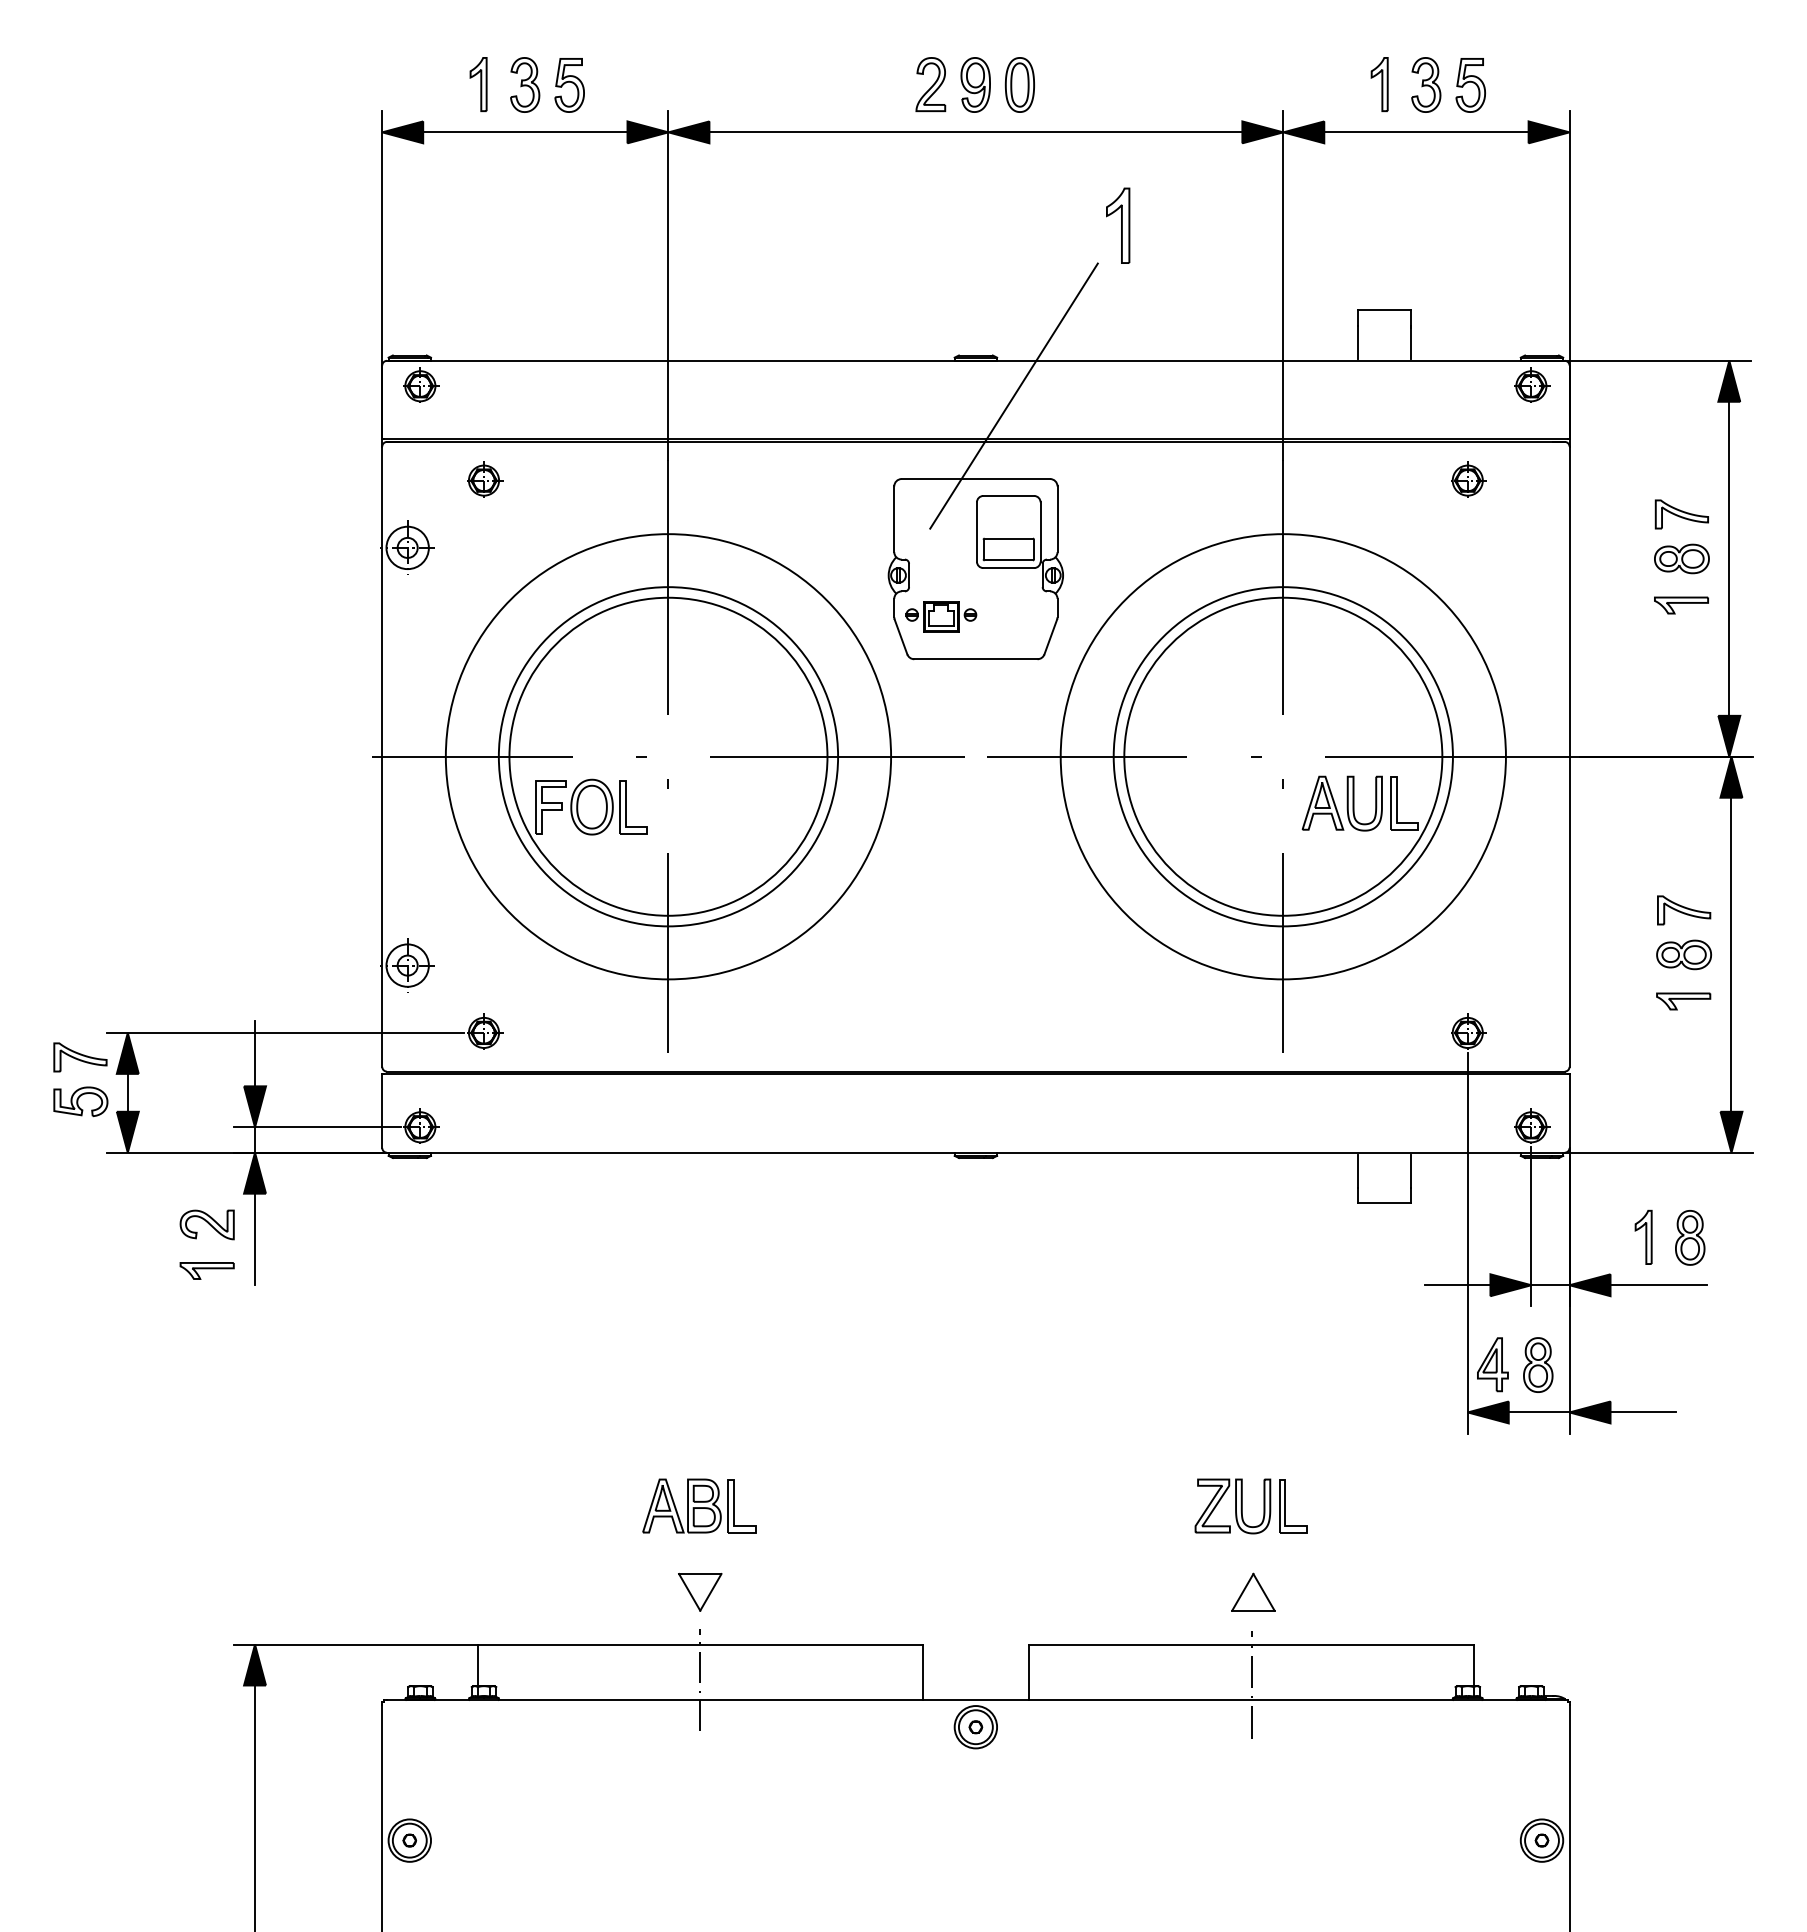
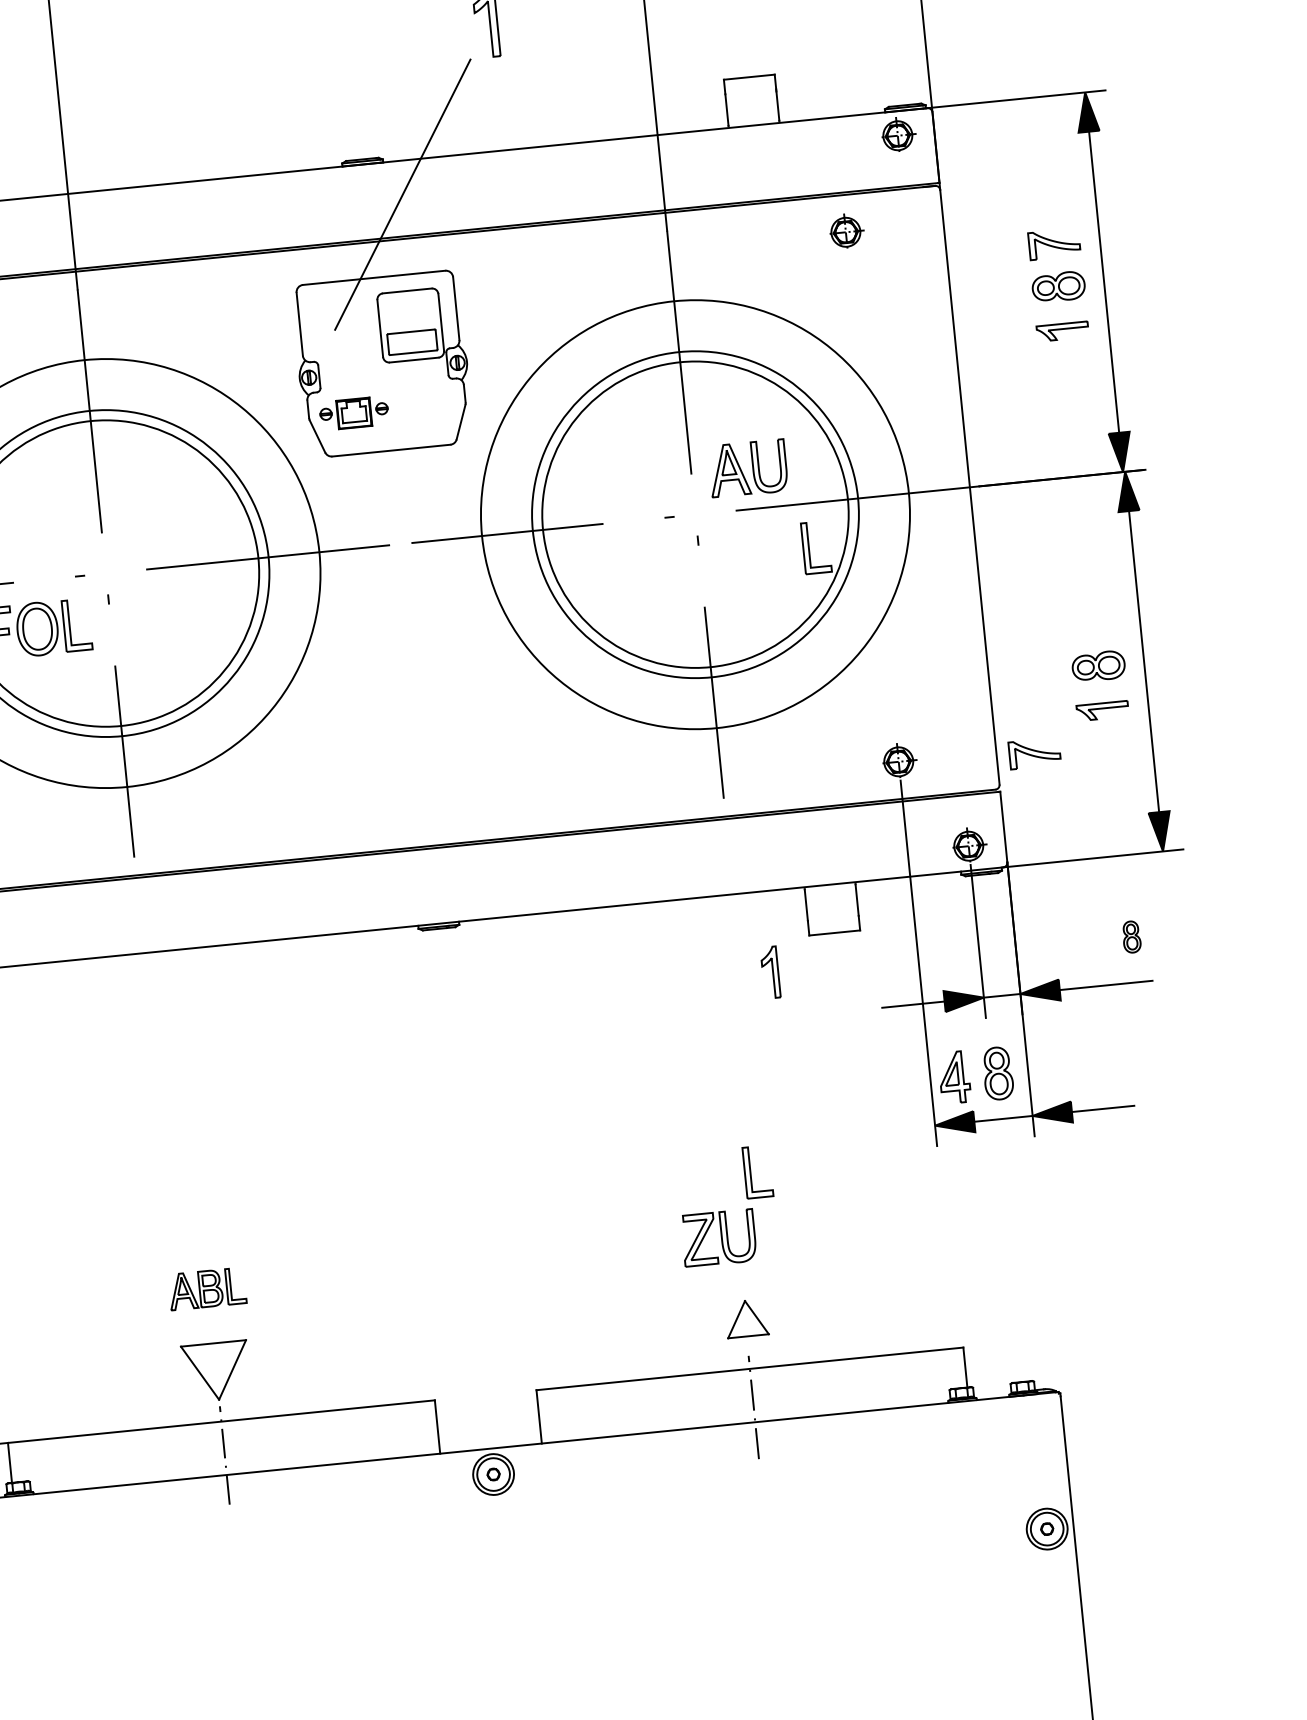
part: (1341, 803) -> (747, 468), moved
part: (1684, 910) -> (1035, 753), moved
part: (1643, 1236) -> (770, 971), moved
part: (1690, 1237) -> (1131, 936), size x0.6
part: (699, 1505) -> (207, 1288), size x0.7
part: (1285, 1506) -> (750, 1173), moved
part: (700, 1592) -> (216, 1371), size x1.6

